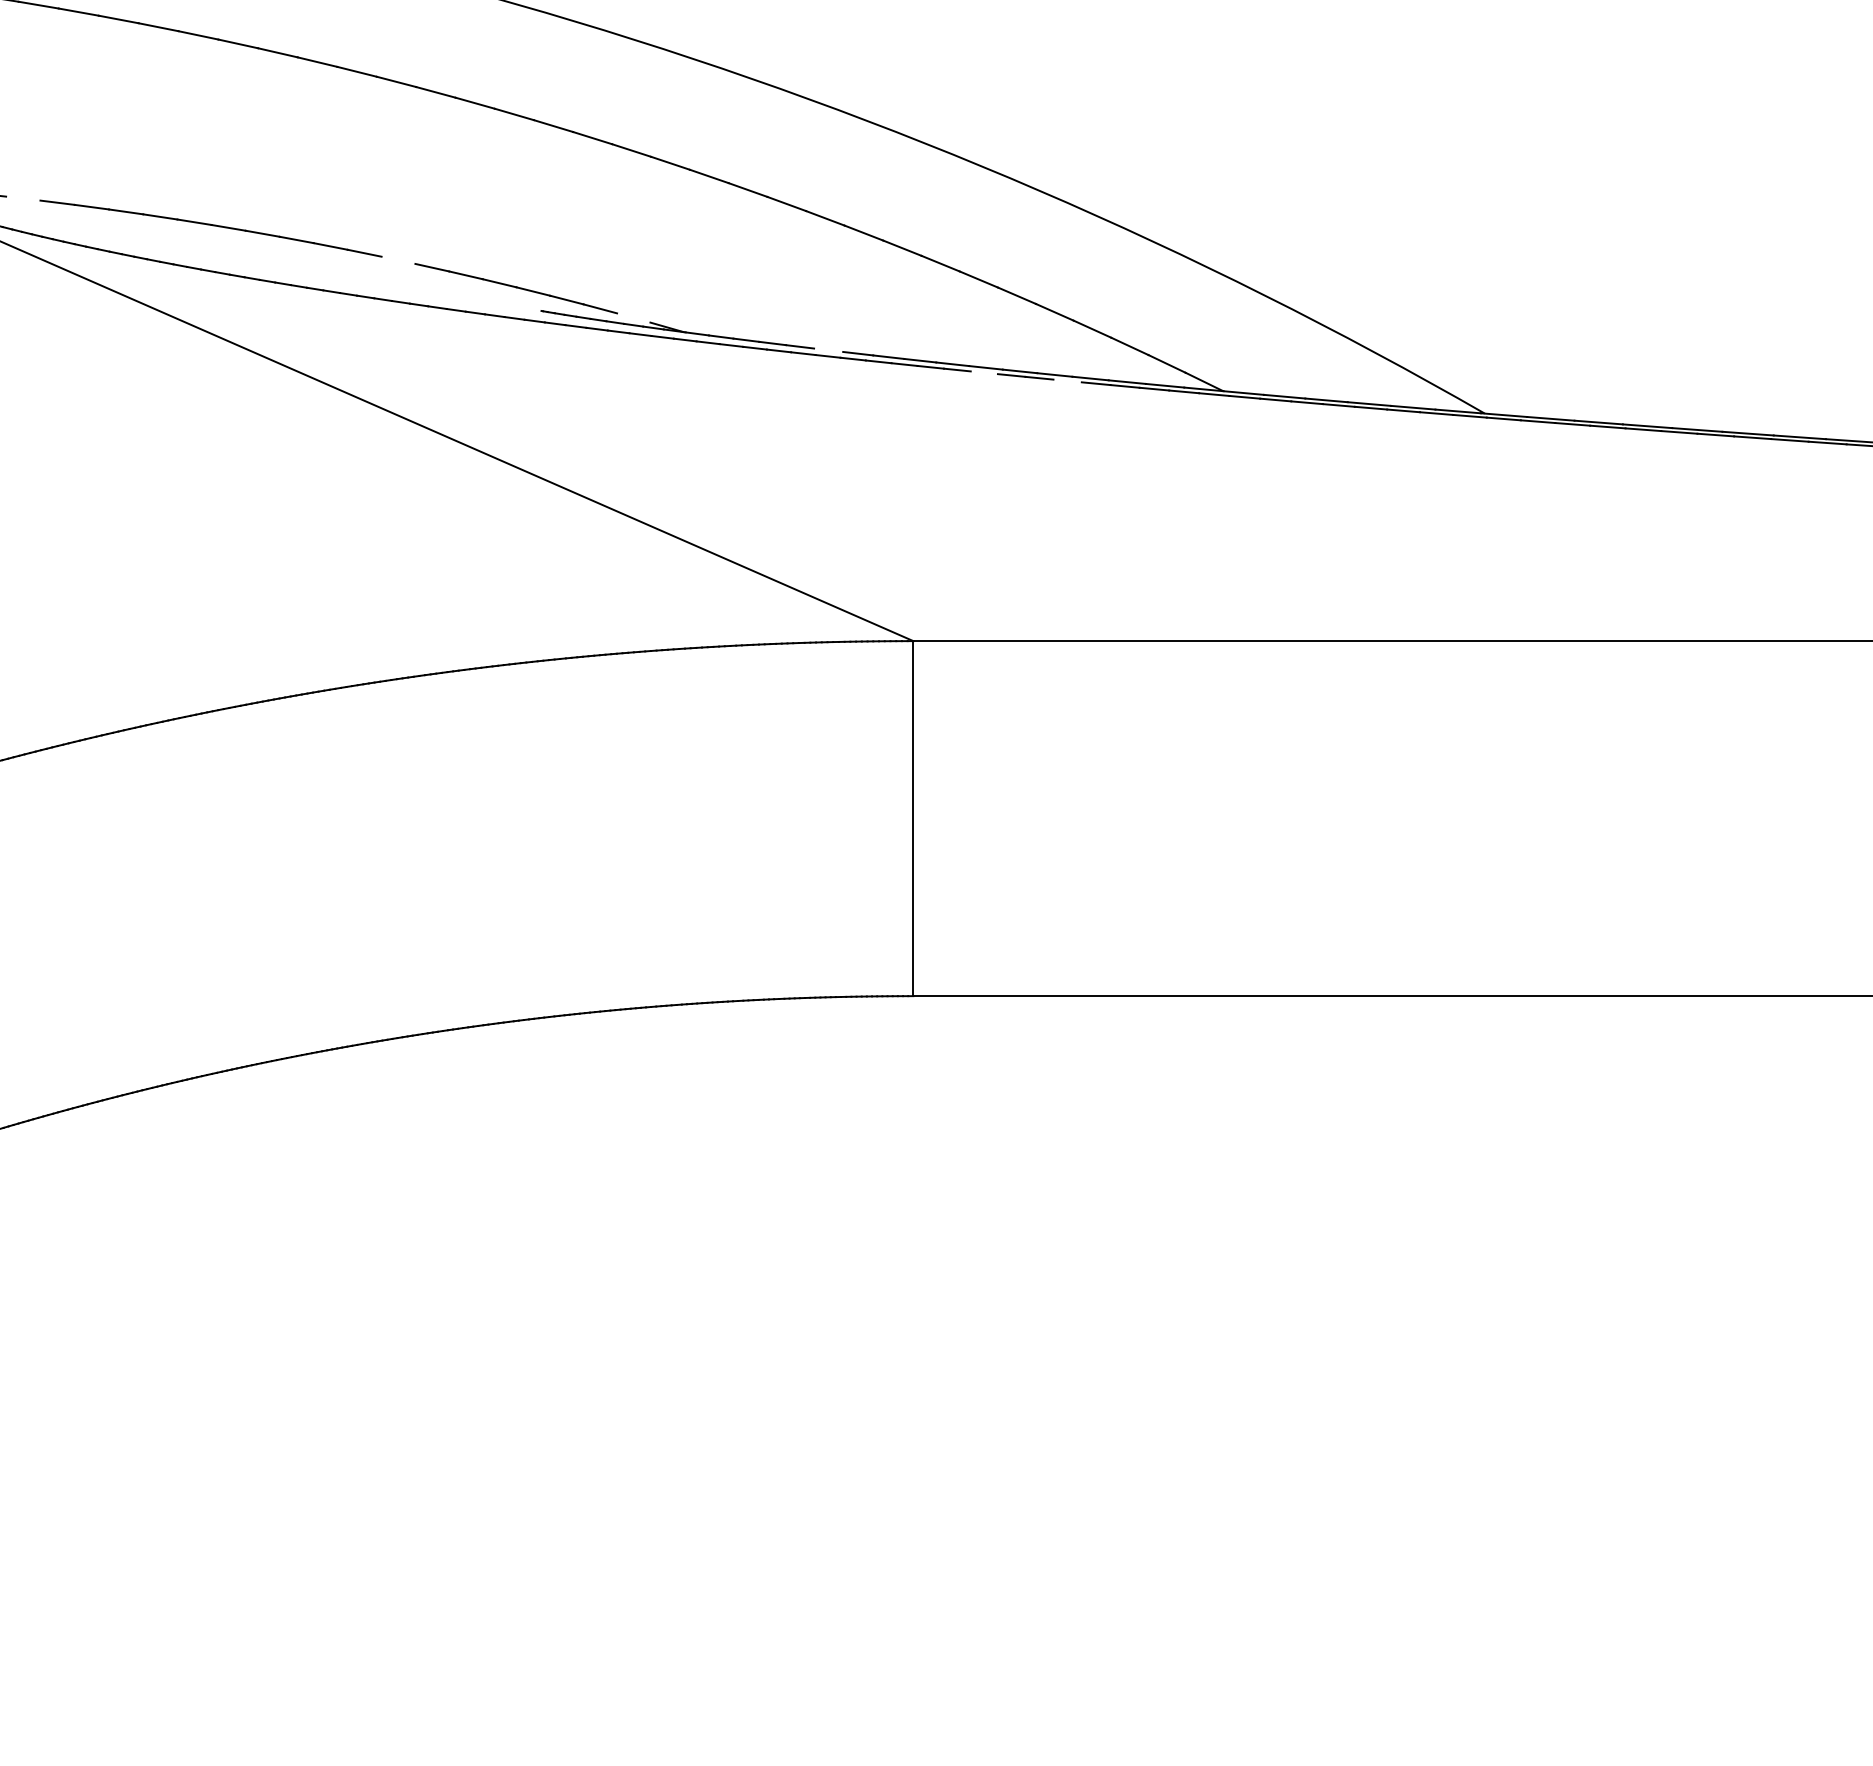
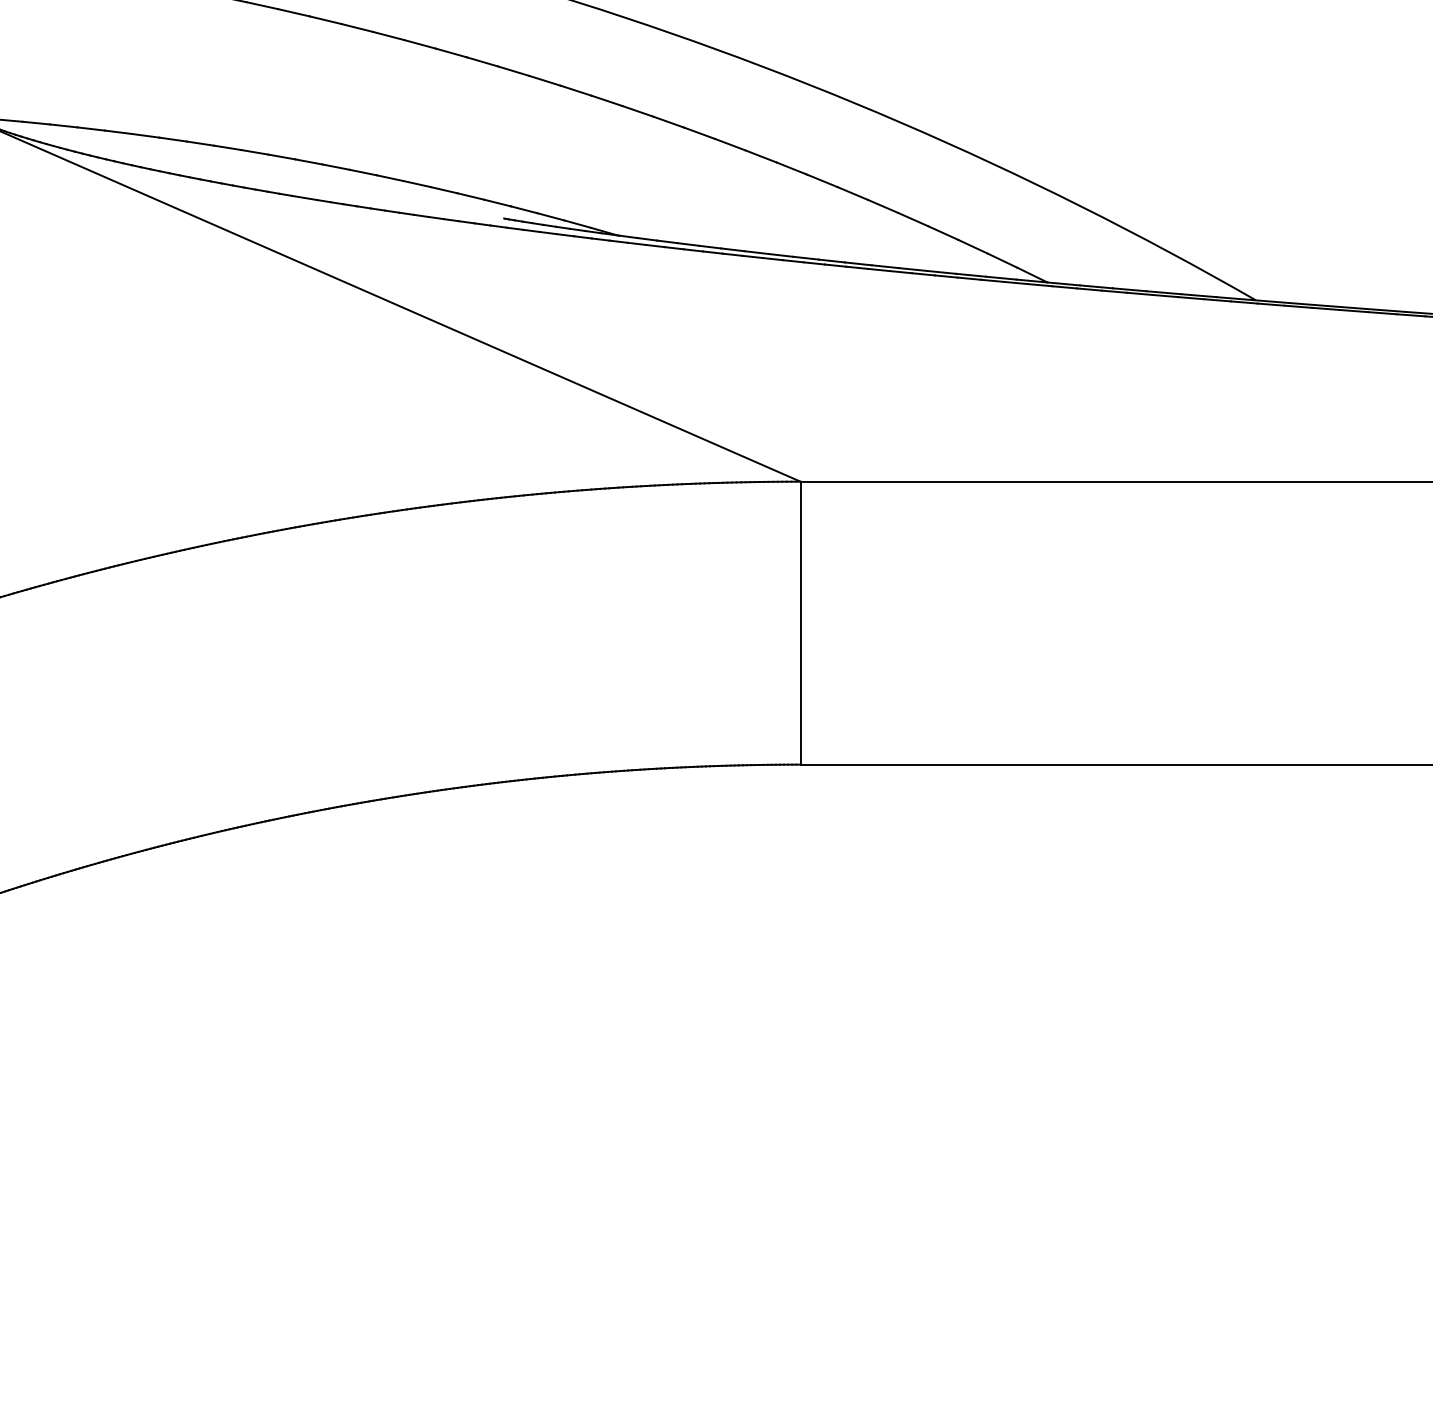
line: (23, 198) -> (91, 128), added
line: (398, 259) -> (390, 177), added
line: (633, 317) -> (577, 223), added
line: (828, 349) -> (732, 249), added
line: (983, 372) -> (856, 267), added
line: (1067, 380) -> (923, 273), added

